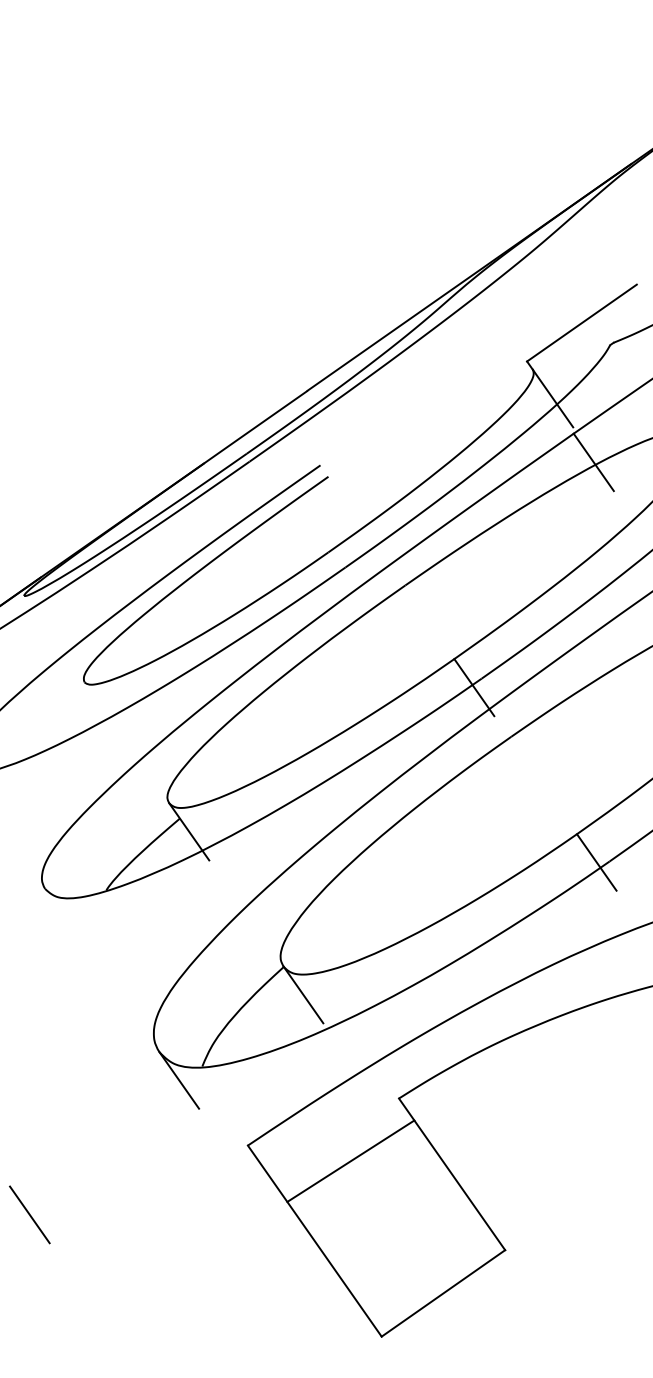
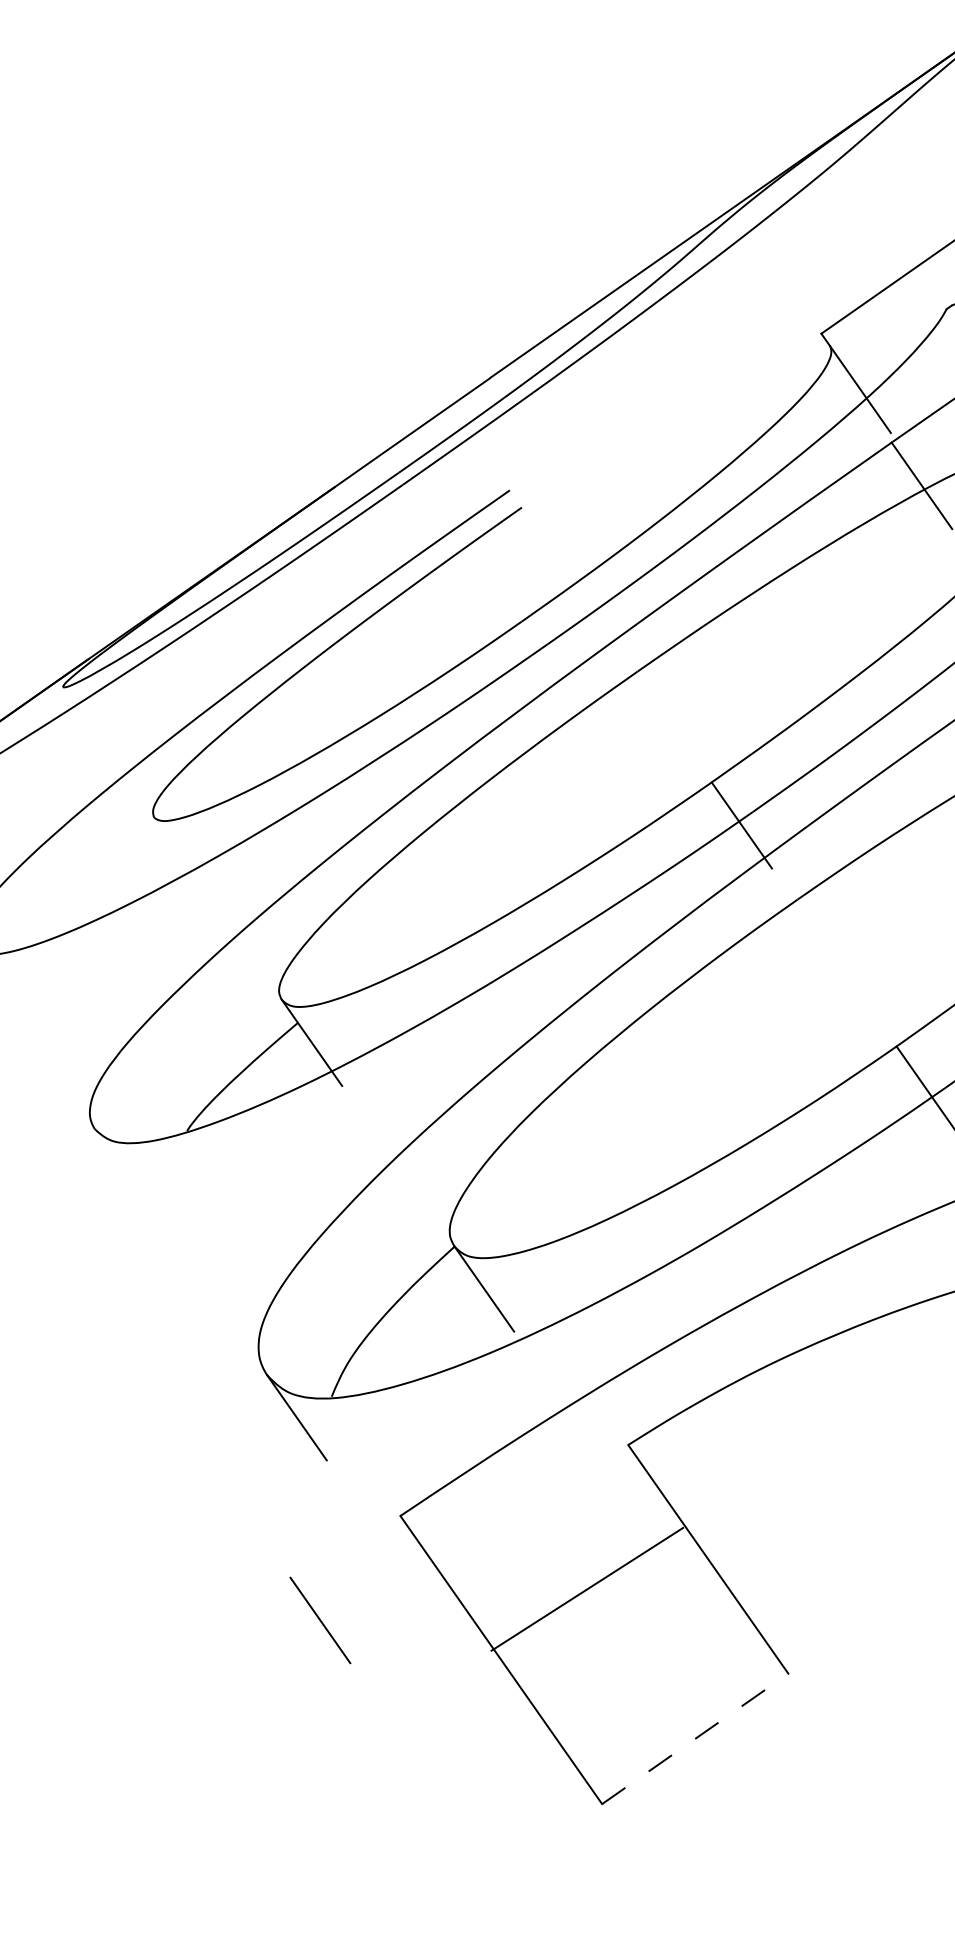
line: (350, 1160) -> (586, 1588), moved
line: (29, 1214) -> (319, 1619), moved
line: (443, 1293) -> (695, 1739), solid -> dashed

